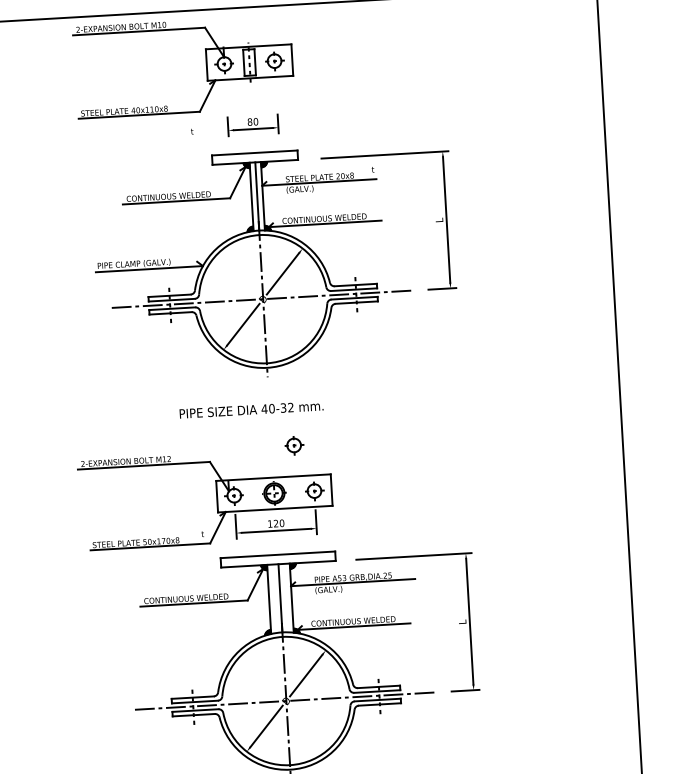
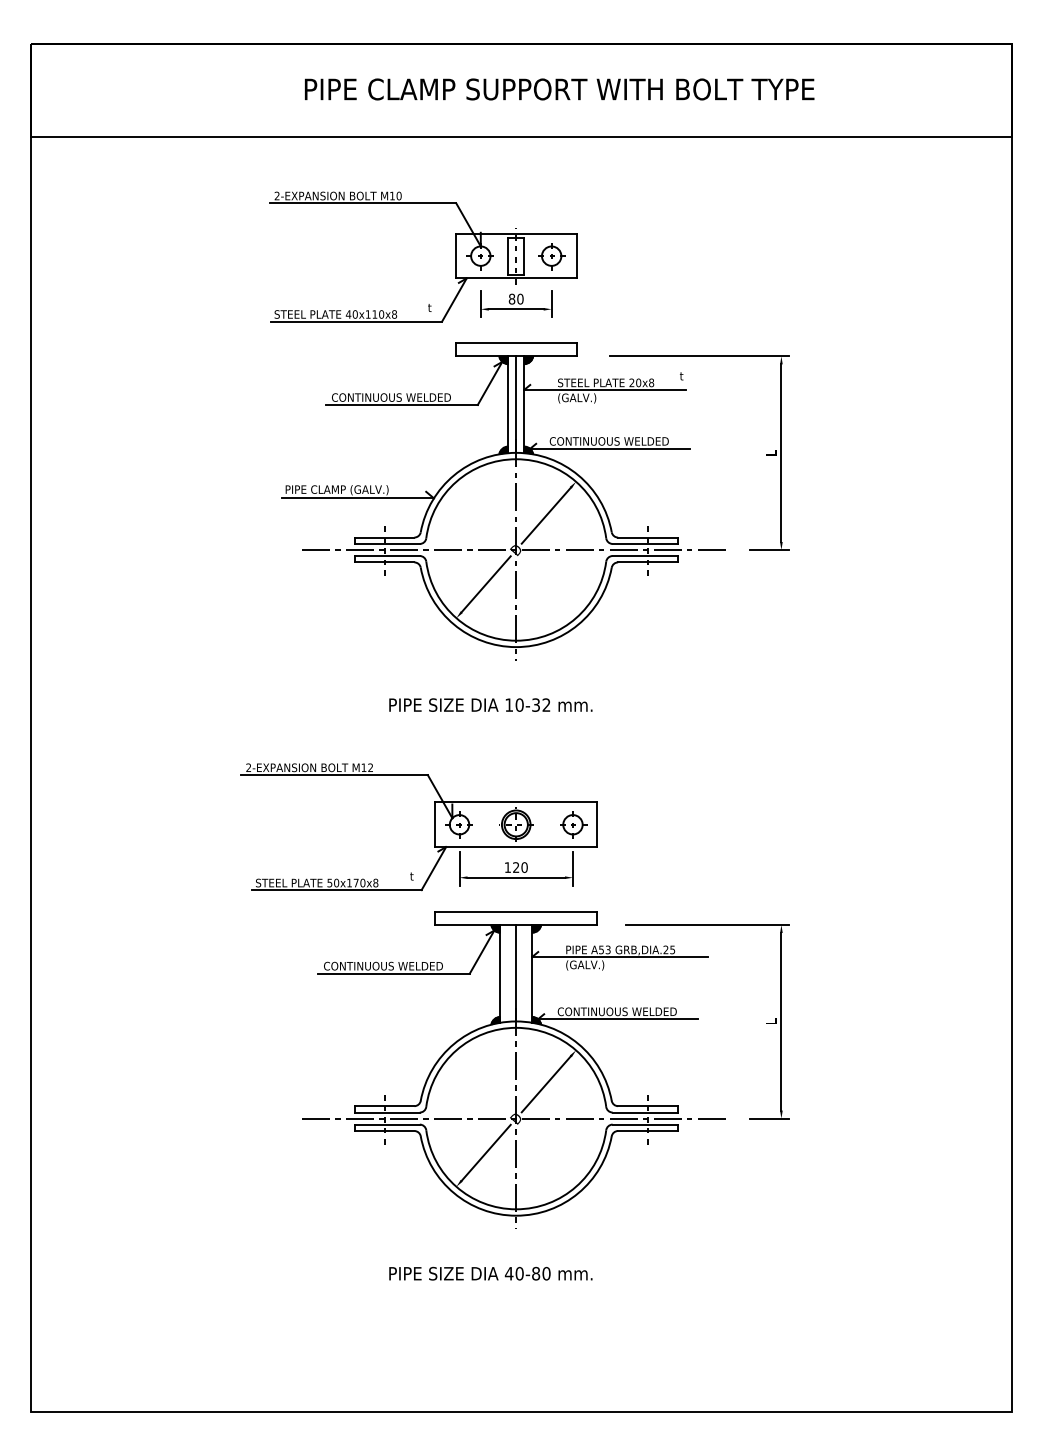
part: (206, 65) -> (455, 256), moved
text: (264, 408) -> (508, 704), 40-32 -> 10-32
part: (294, 445) -> (548, 758), removed

